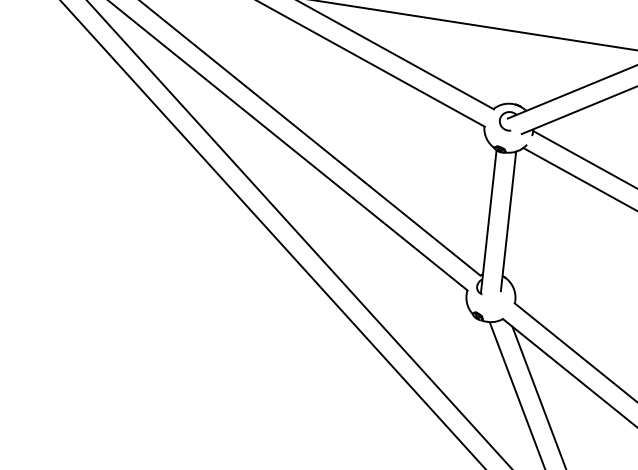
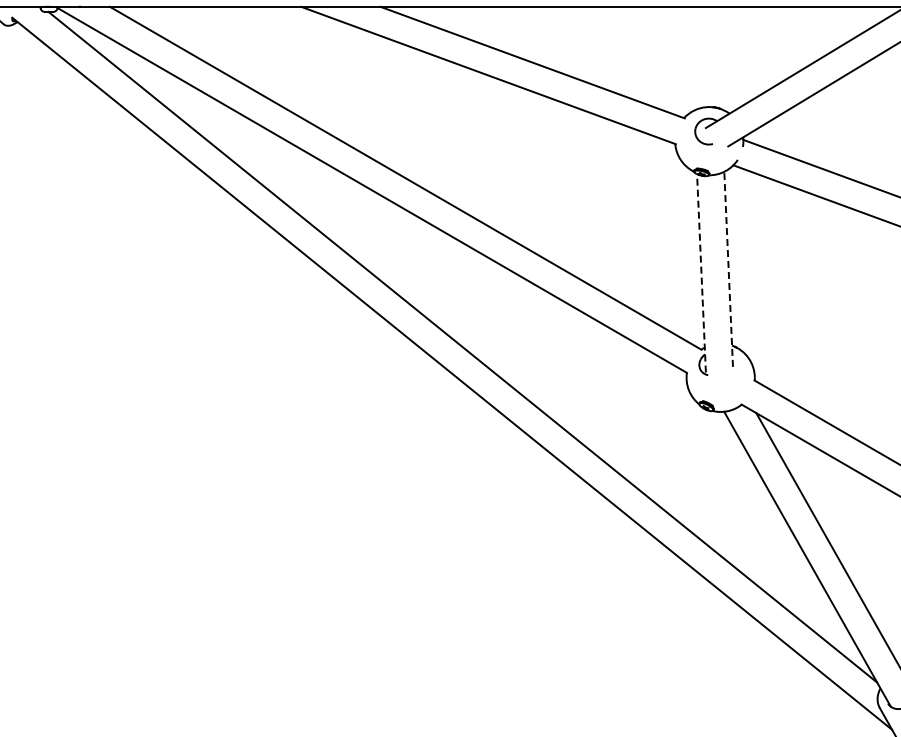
line: (488, 220) -> (701, 272), solid -> dashed
line: (508, 221) -> (728, 269), solid -> dashed

